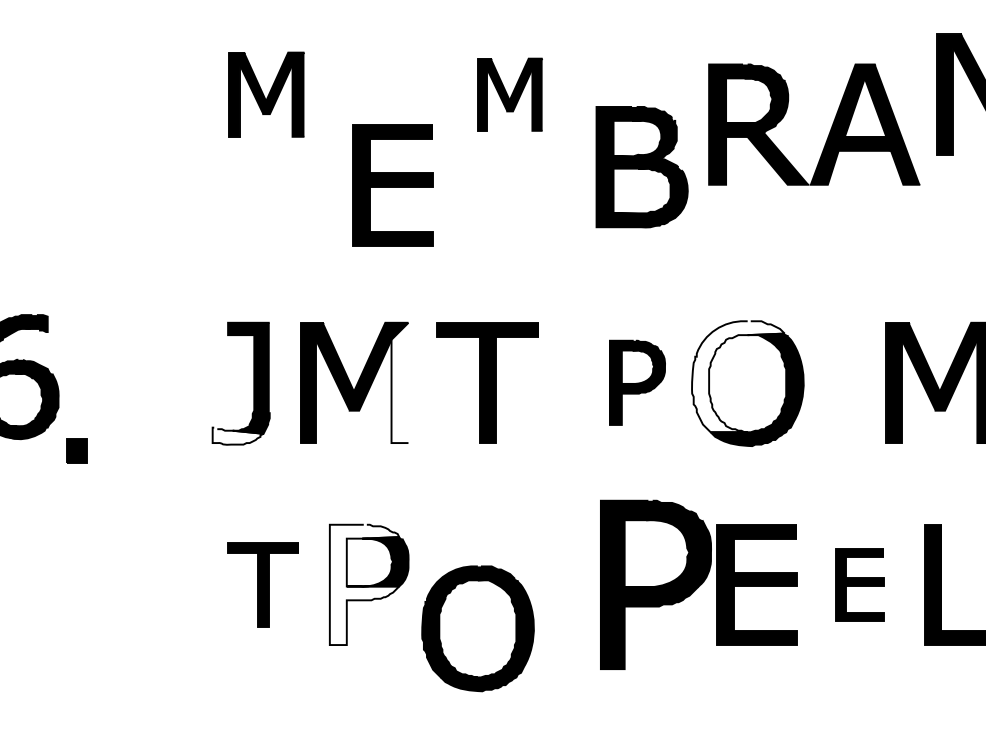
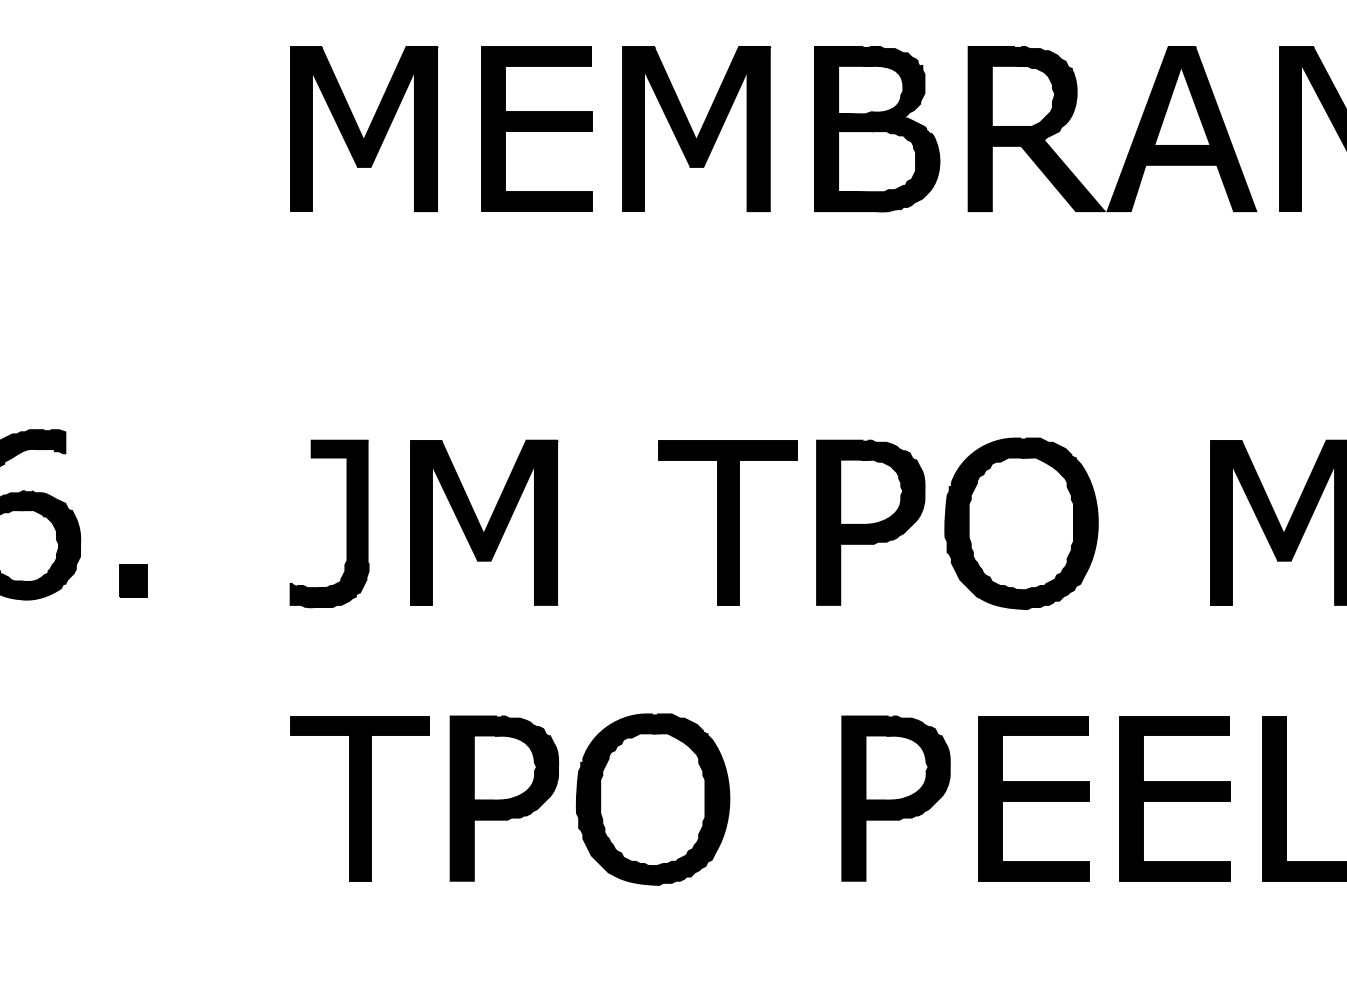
part: (266, 94) -> (364, 129), size x1.43
part: (509, 94) -> (696, 129), size x1.67
part: (830, 129) -> (1134, 135), moved
part: (642, 167) -> (877, 129), moved
part: (392, 185) -> (536, 128), moved
fill: (738, 376) -> (1008, 514), added
fill: (400, 382) -> (546, 522), added
part: (487, 382) -> (727, 522), moved
part: (637, 382) -> (870, 522), size x1.43
fill: (238, 436) -> (325, 595), added
part: (77, 450) -> (133, 580), moved
part: (263, 584) -> (359, 798), size x1.43
fill: (364, 584) -> (497, 798), added
part: (655, 584) -> (895, 798), size x0.71
part: (859, 584) -> (1174, 798), size x1.67
part: (477, 628) -> (652, 799), moved

